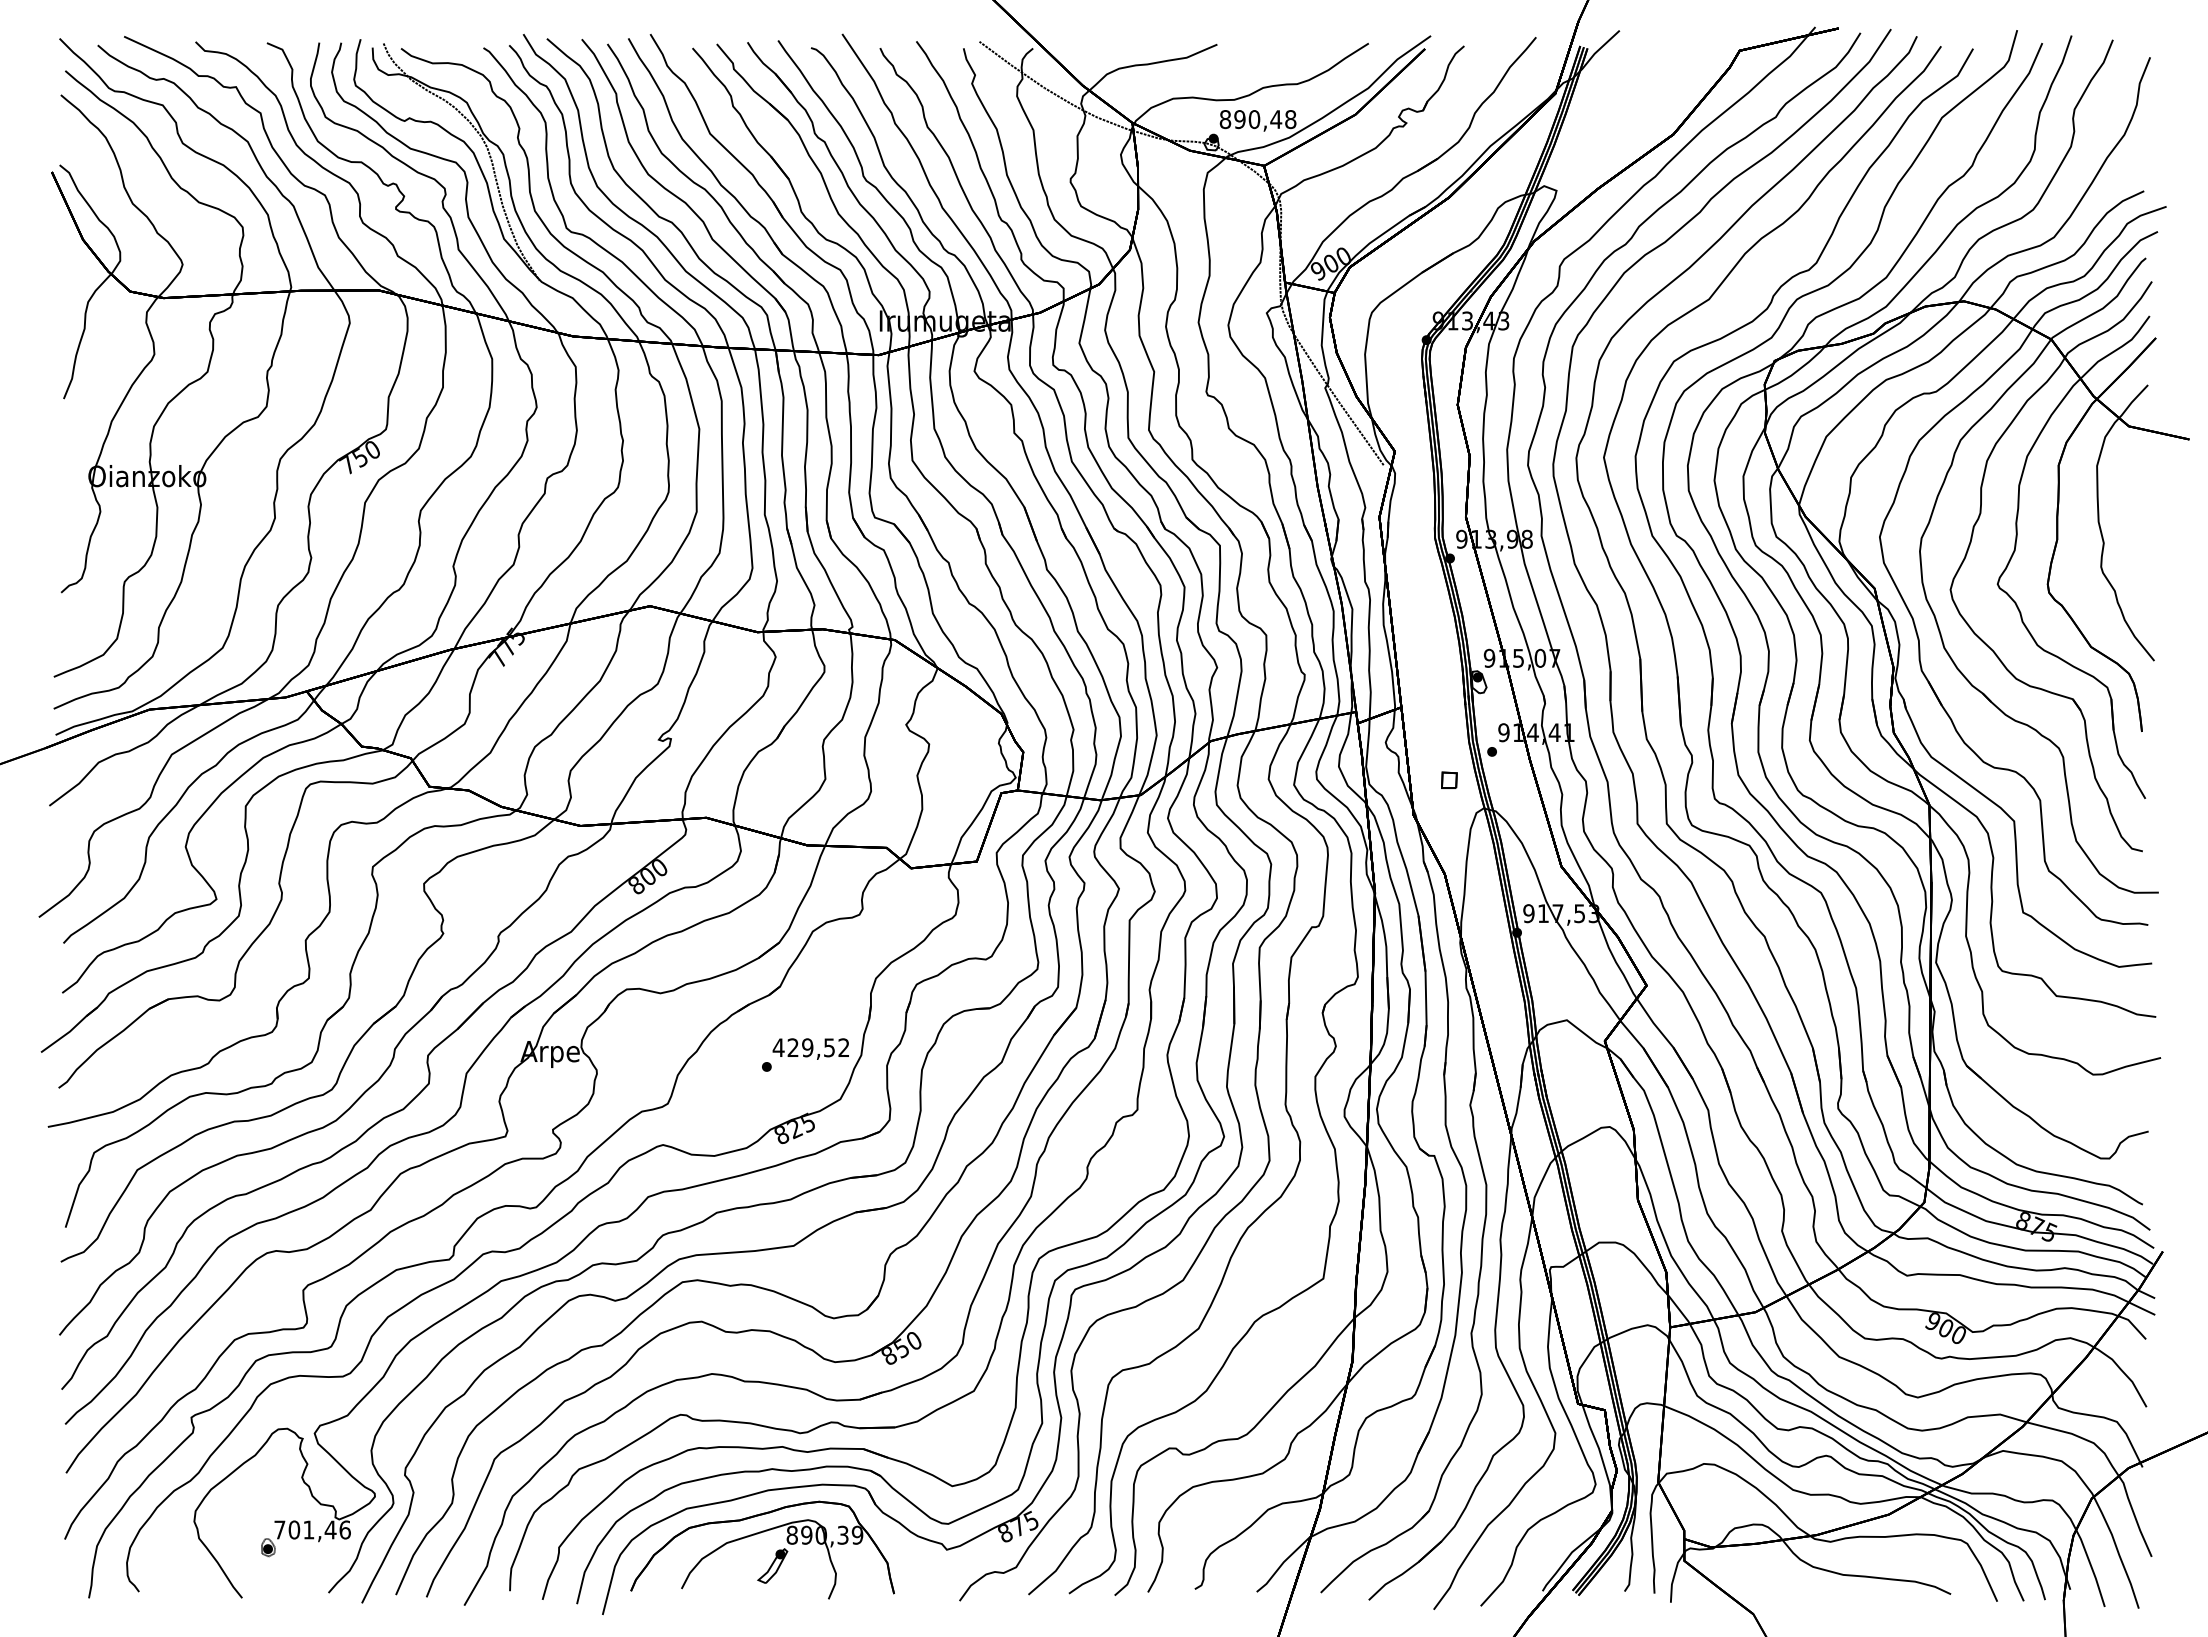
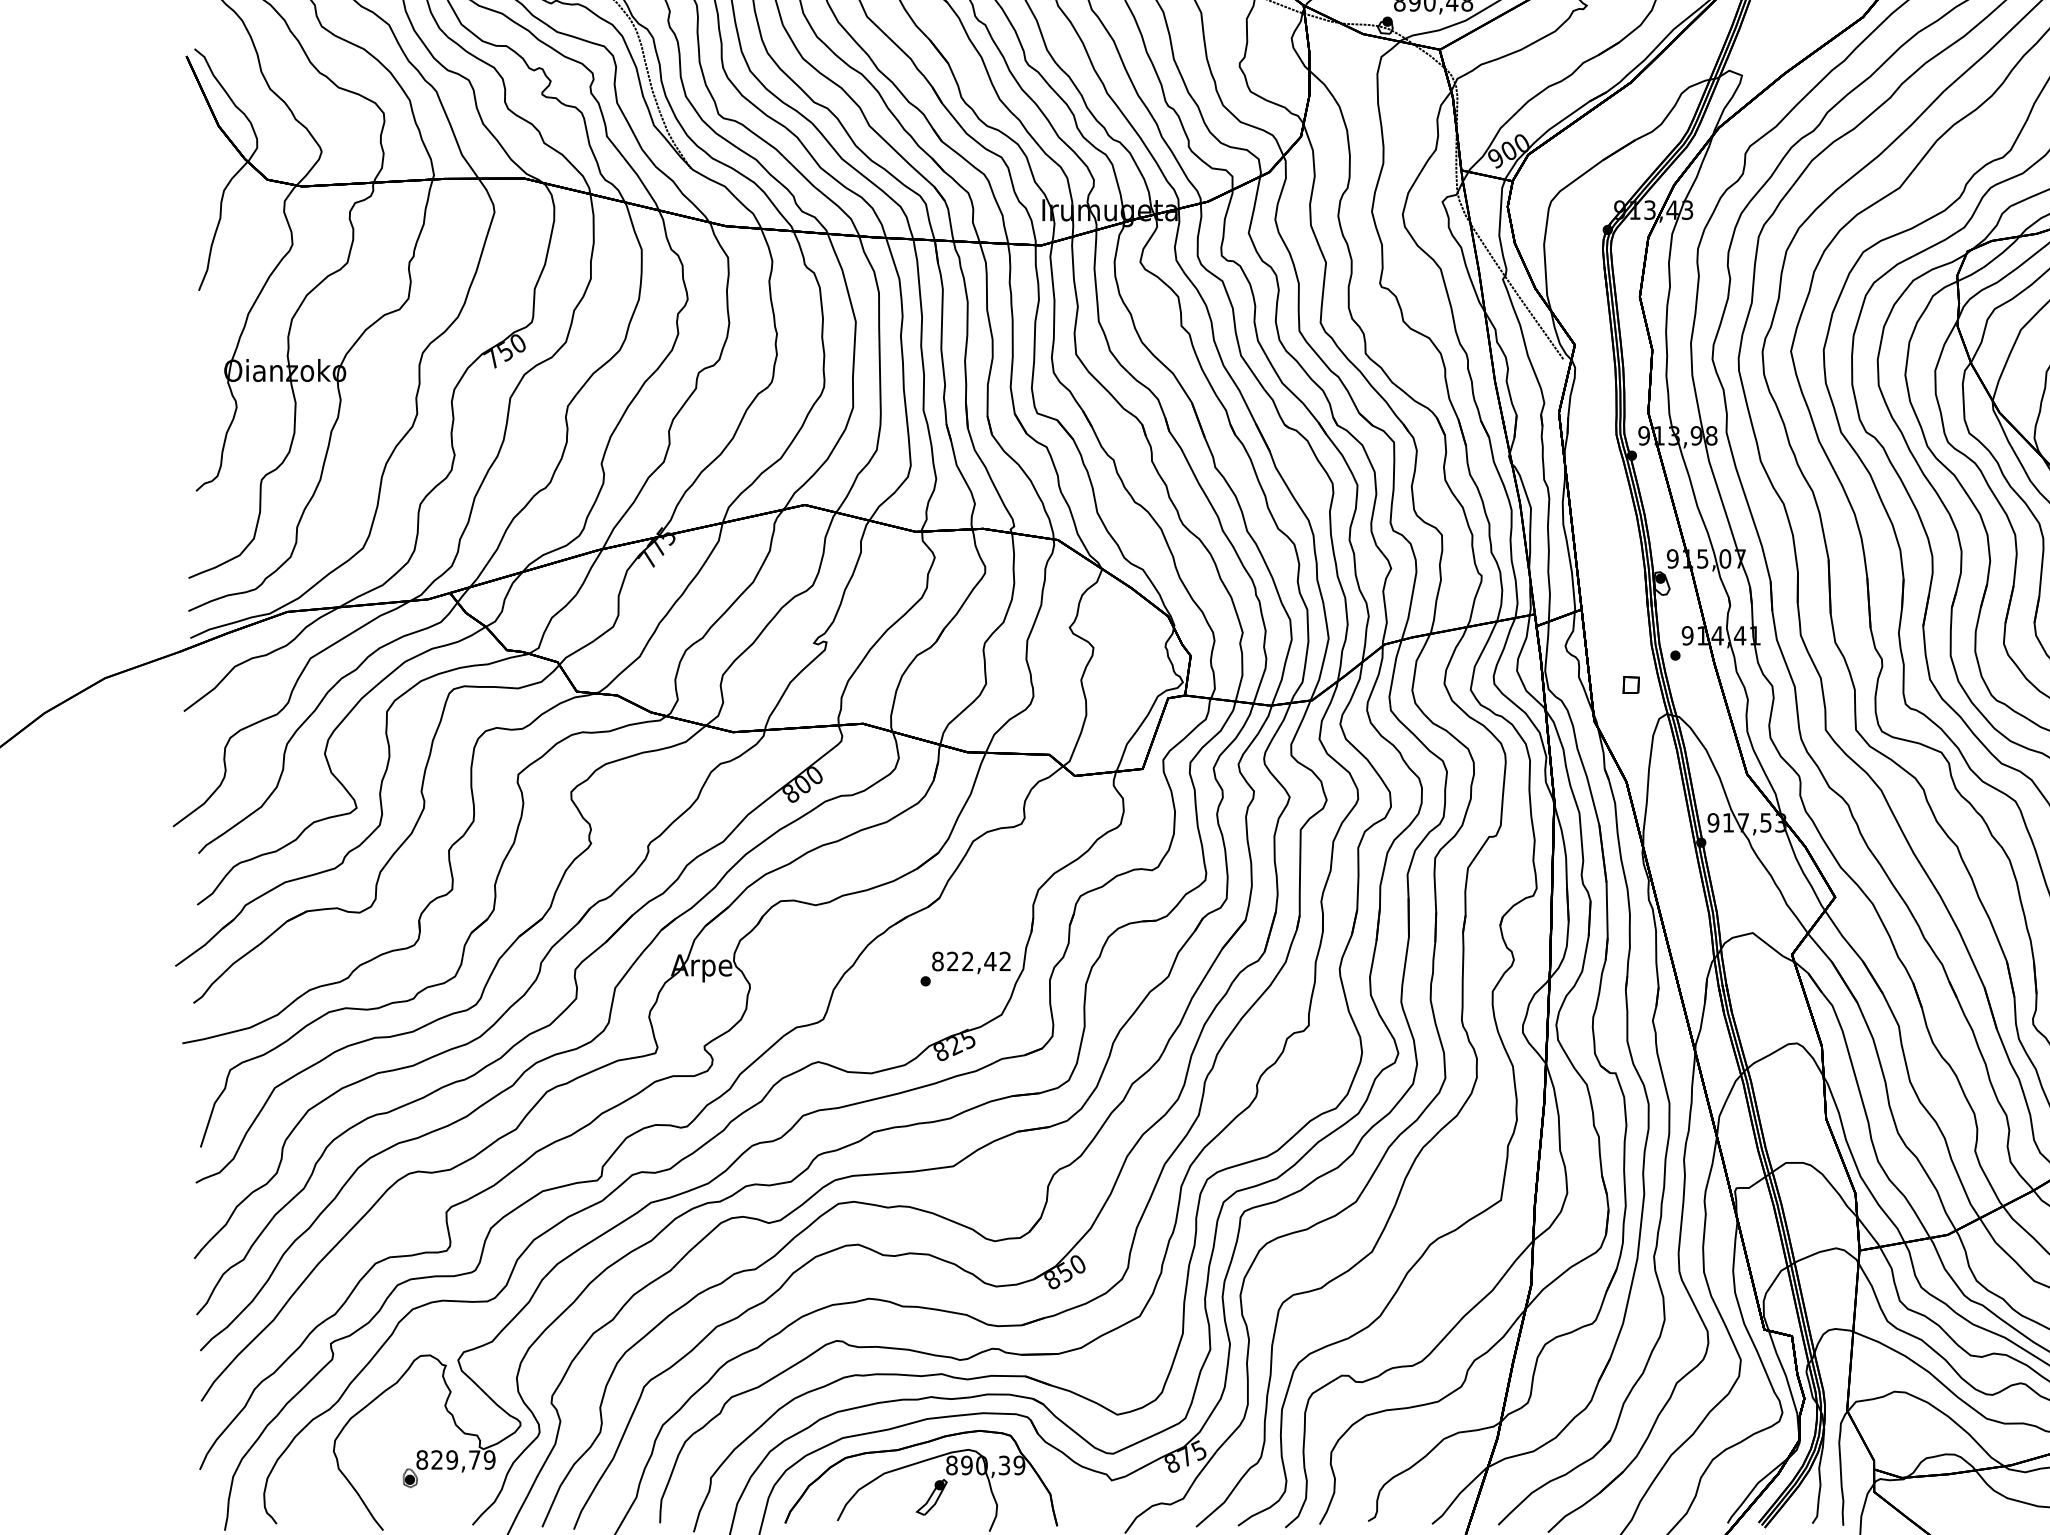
text: (803, 1047) -> (963, 961), 429,52 -> 822,42
text: (312, 1529) -> (455, 1459), 701,46 -> 829,79

